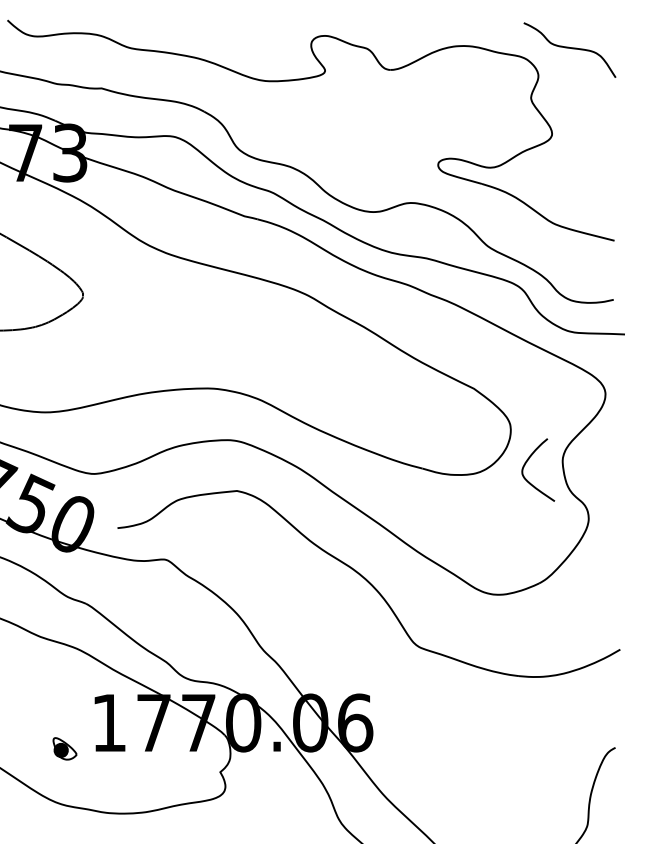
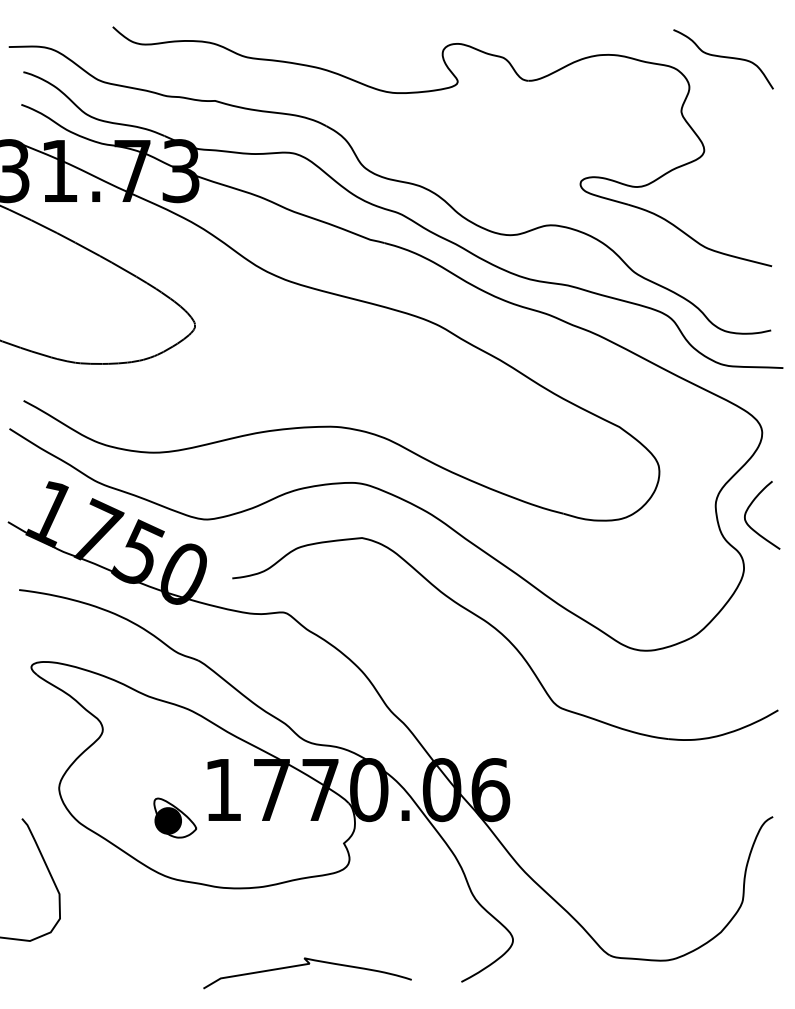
curve: (528, 461) -> (751, 505), moved
part: (65, 748) -> (175, 817), size x1.67

